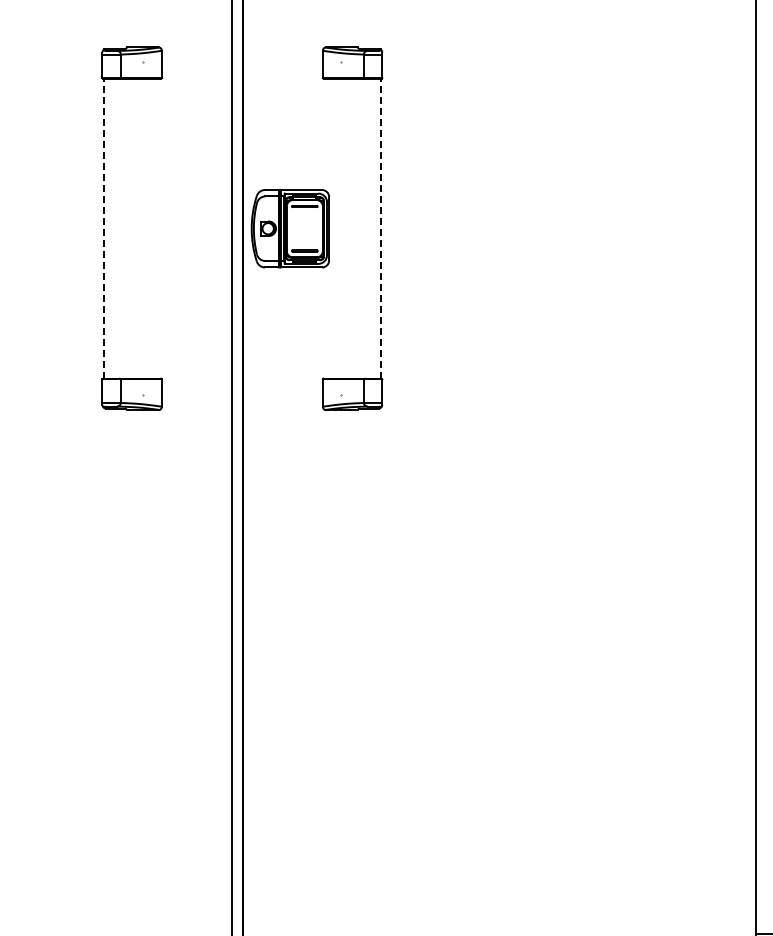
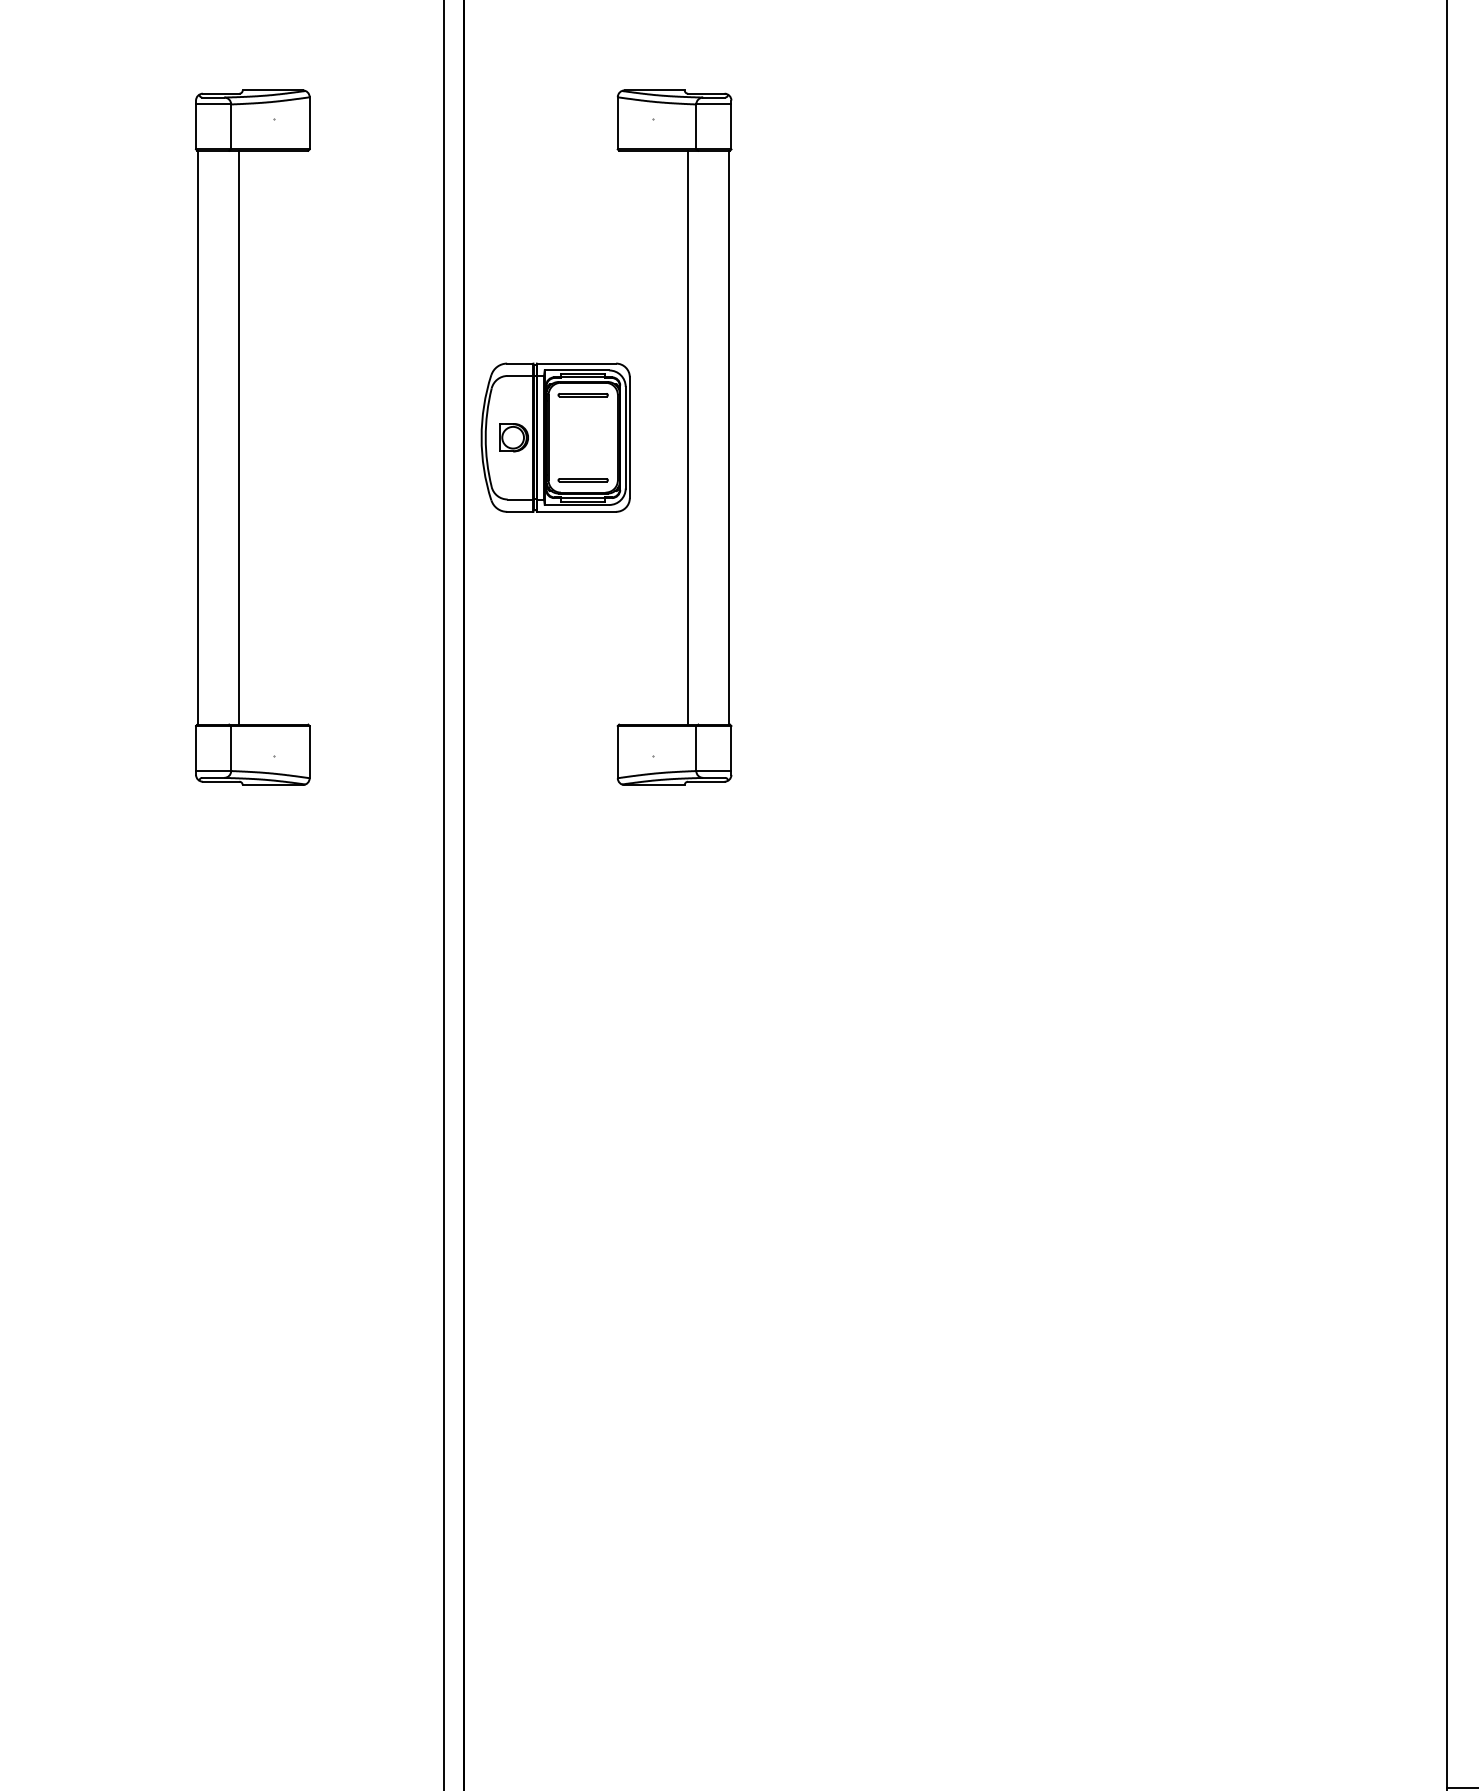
line: (103, 228) -> (198, 437), dashed -> solid
line: (125, 228) -> (240, 437), added
line: (359, 228) -> (687, 437), added
line: (381, 228) -> (729, 437), dashed -> solid

